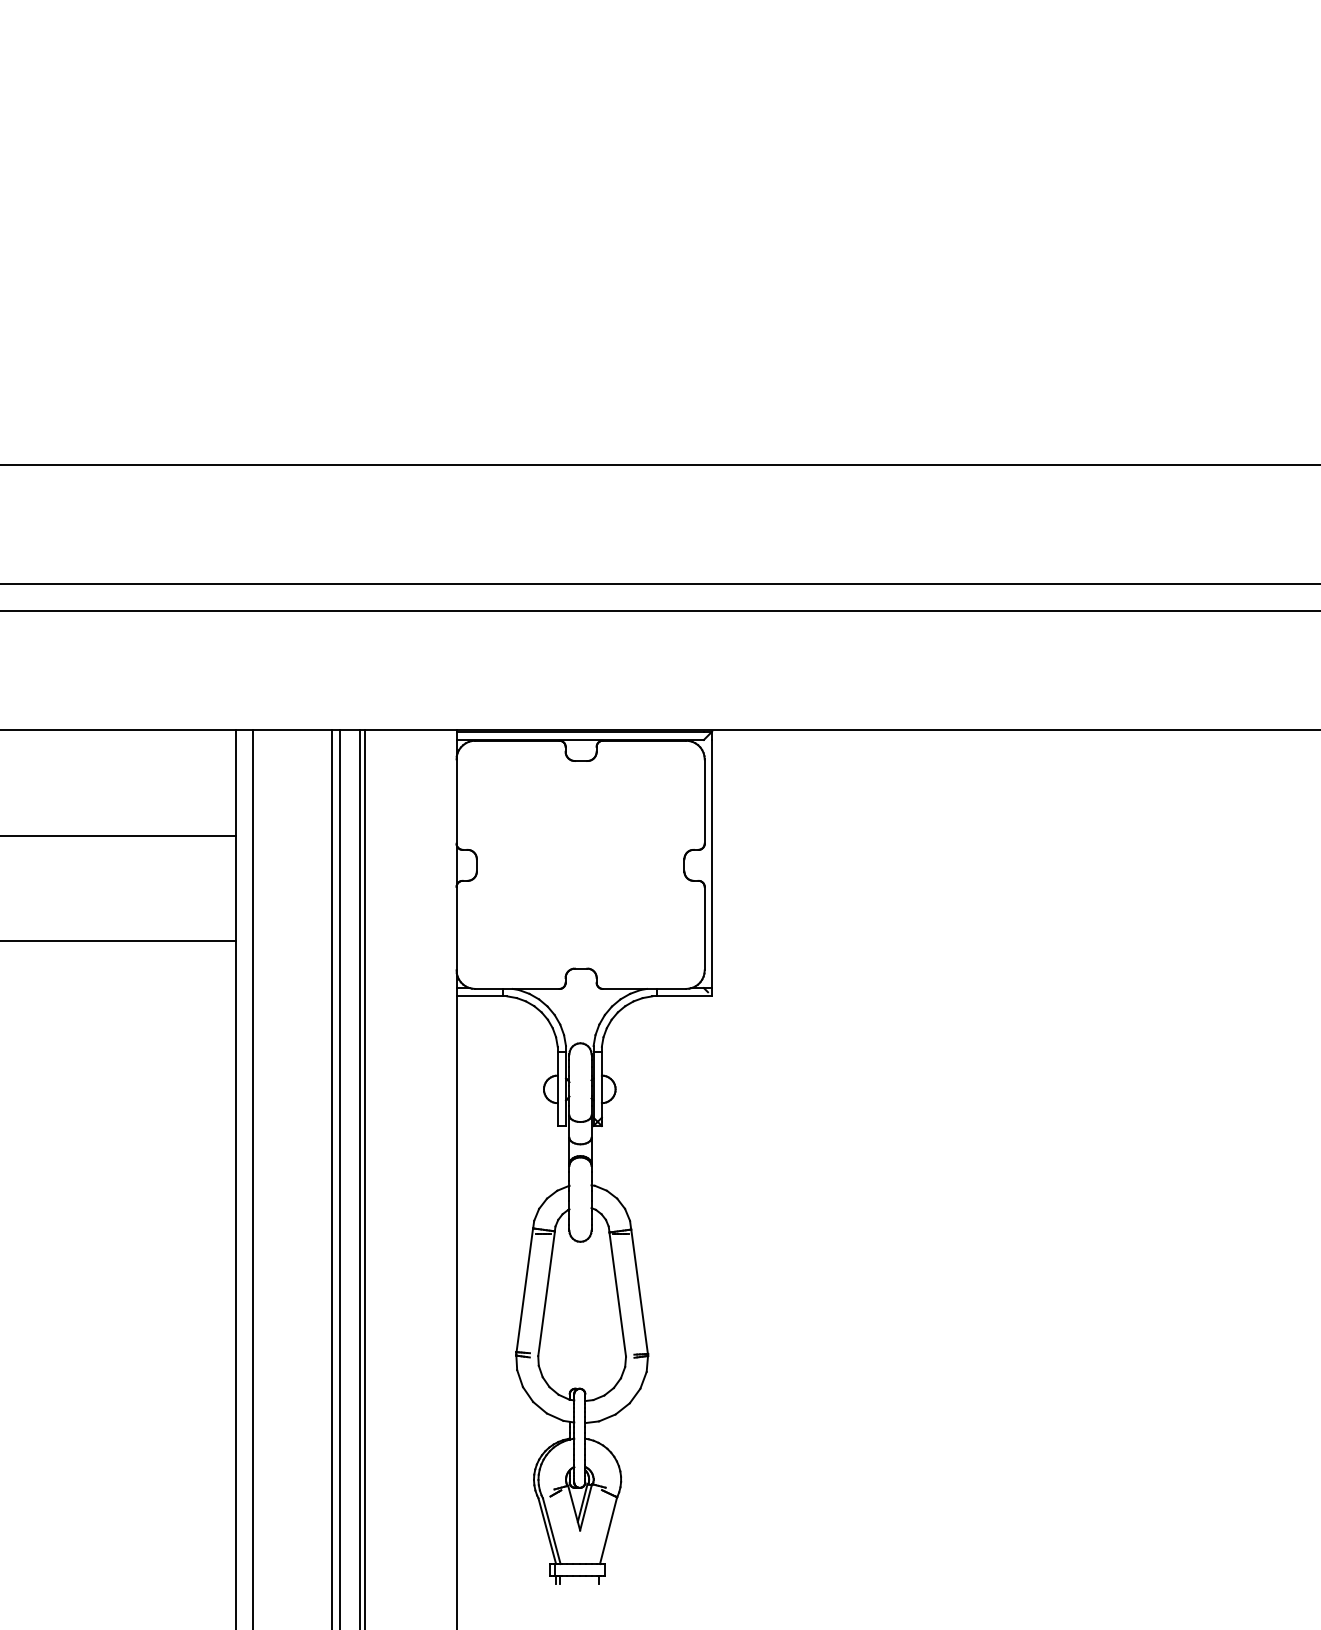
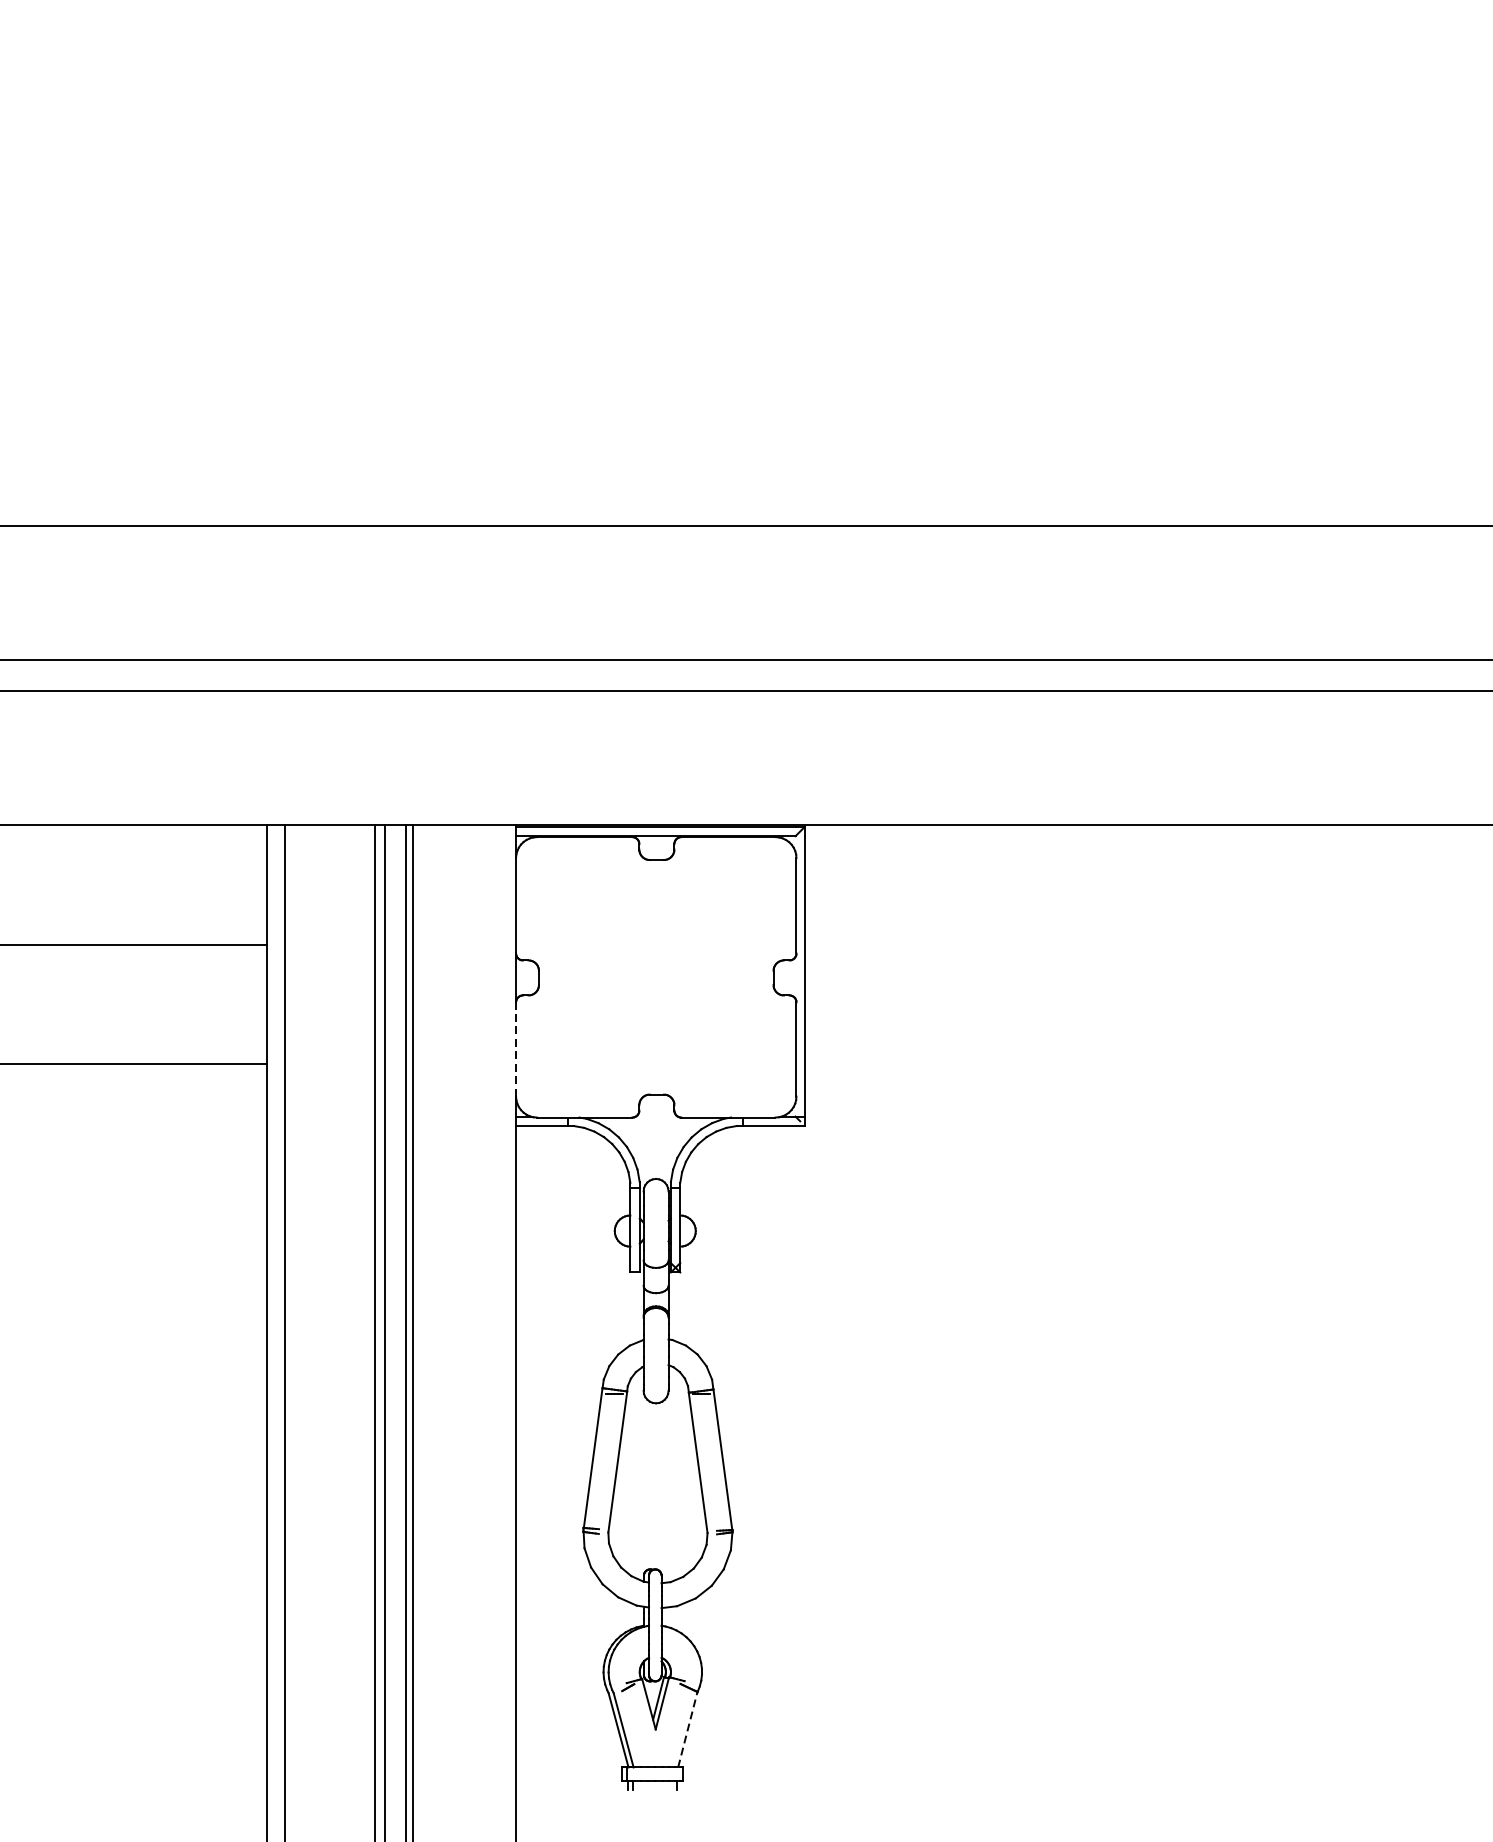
line: (456, 928) -> (515, 1049), solid -> dashed
line: (608, 1530) -> (687, 1729), solid -> dashed

